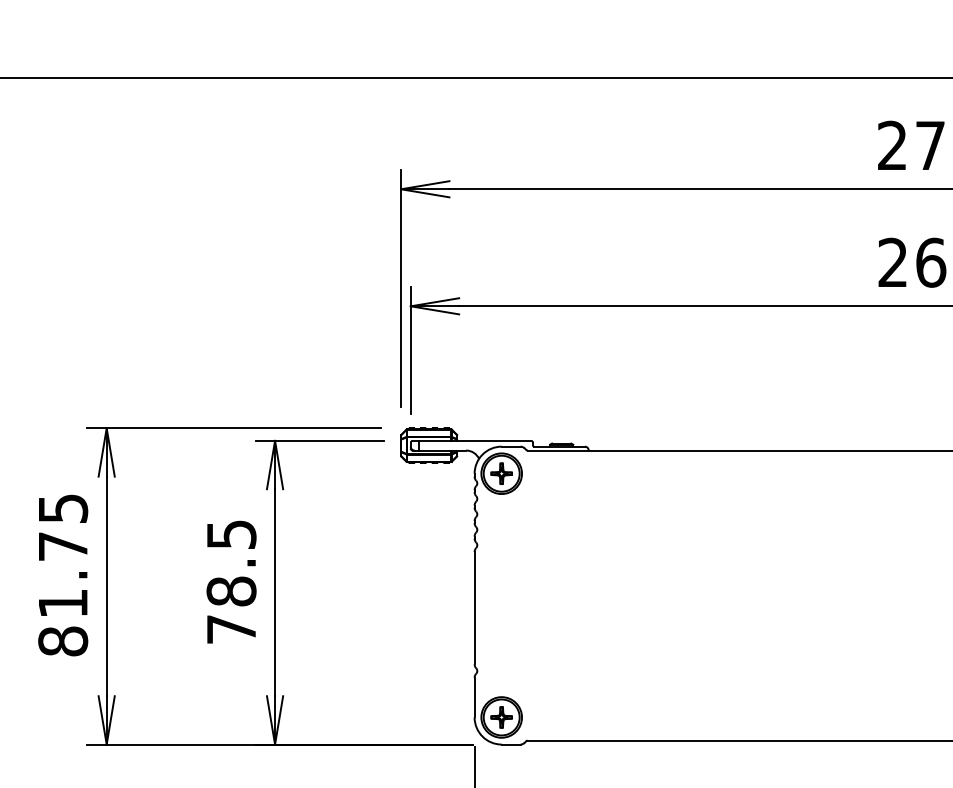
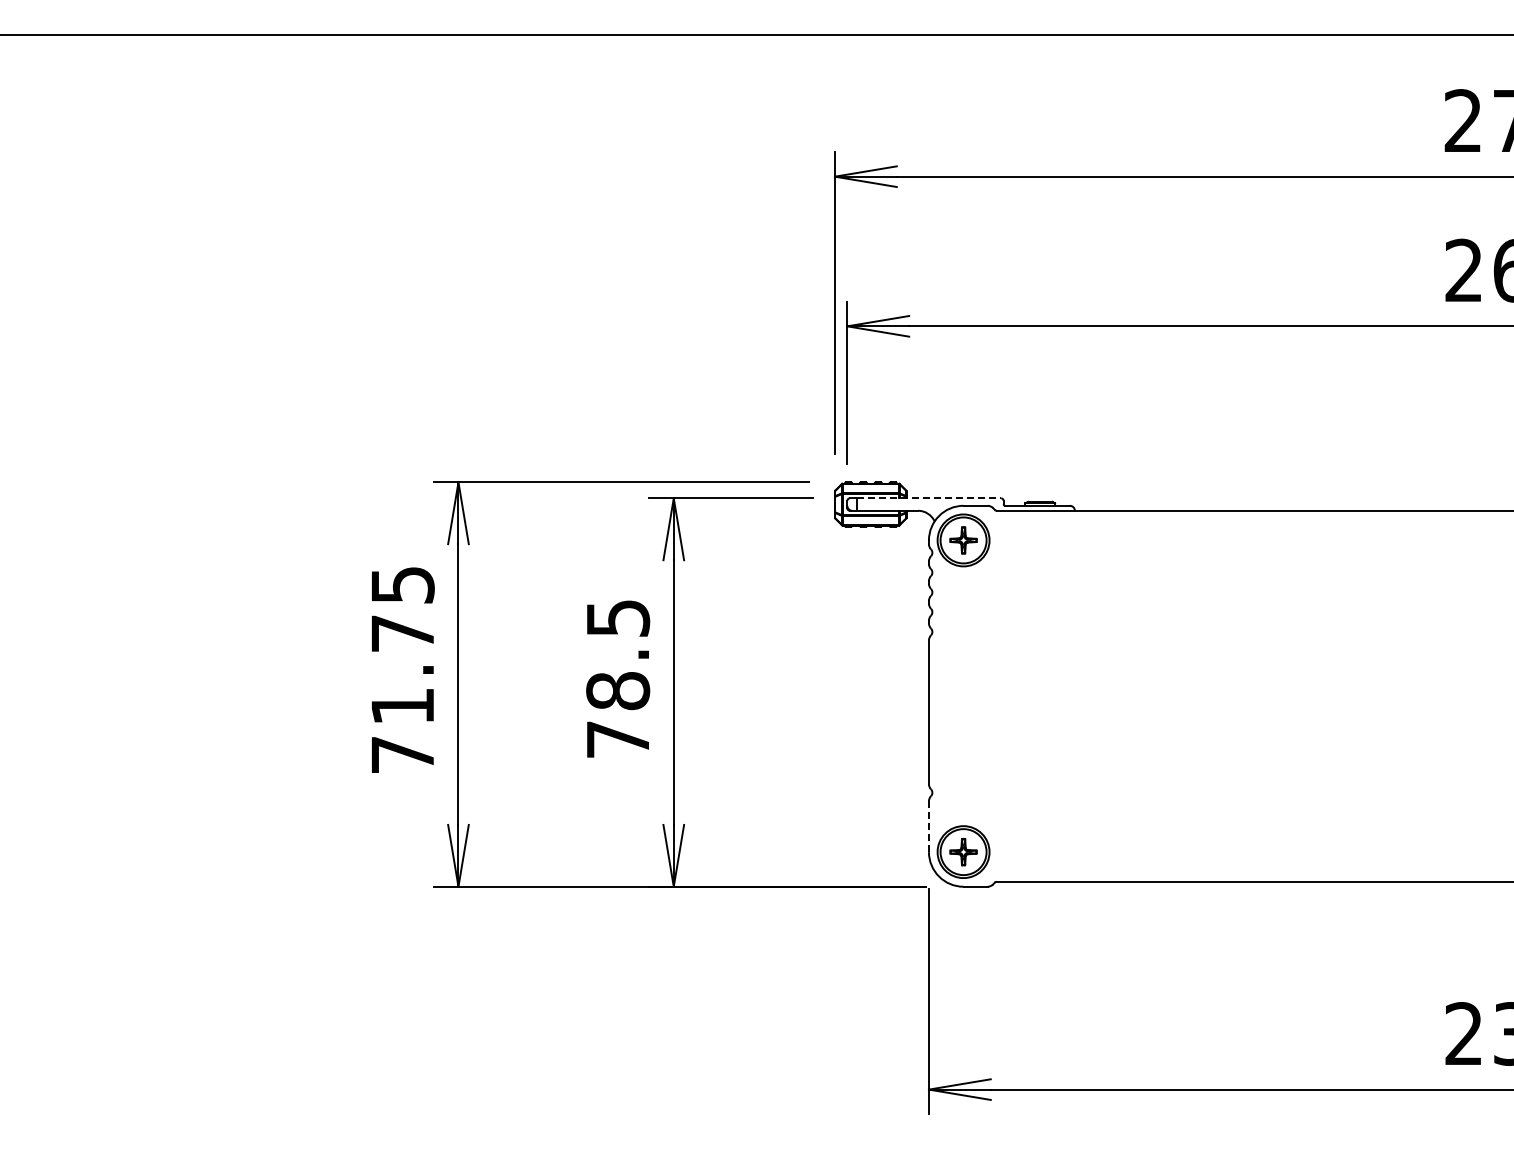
line: (475, 440) -> (929, 498), solid -> dashed
text: (62, 641) -> (402, 754), 81.75 -> 71.75
line: (474, 698) -> (928, 827), solid -> dashed

